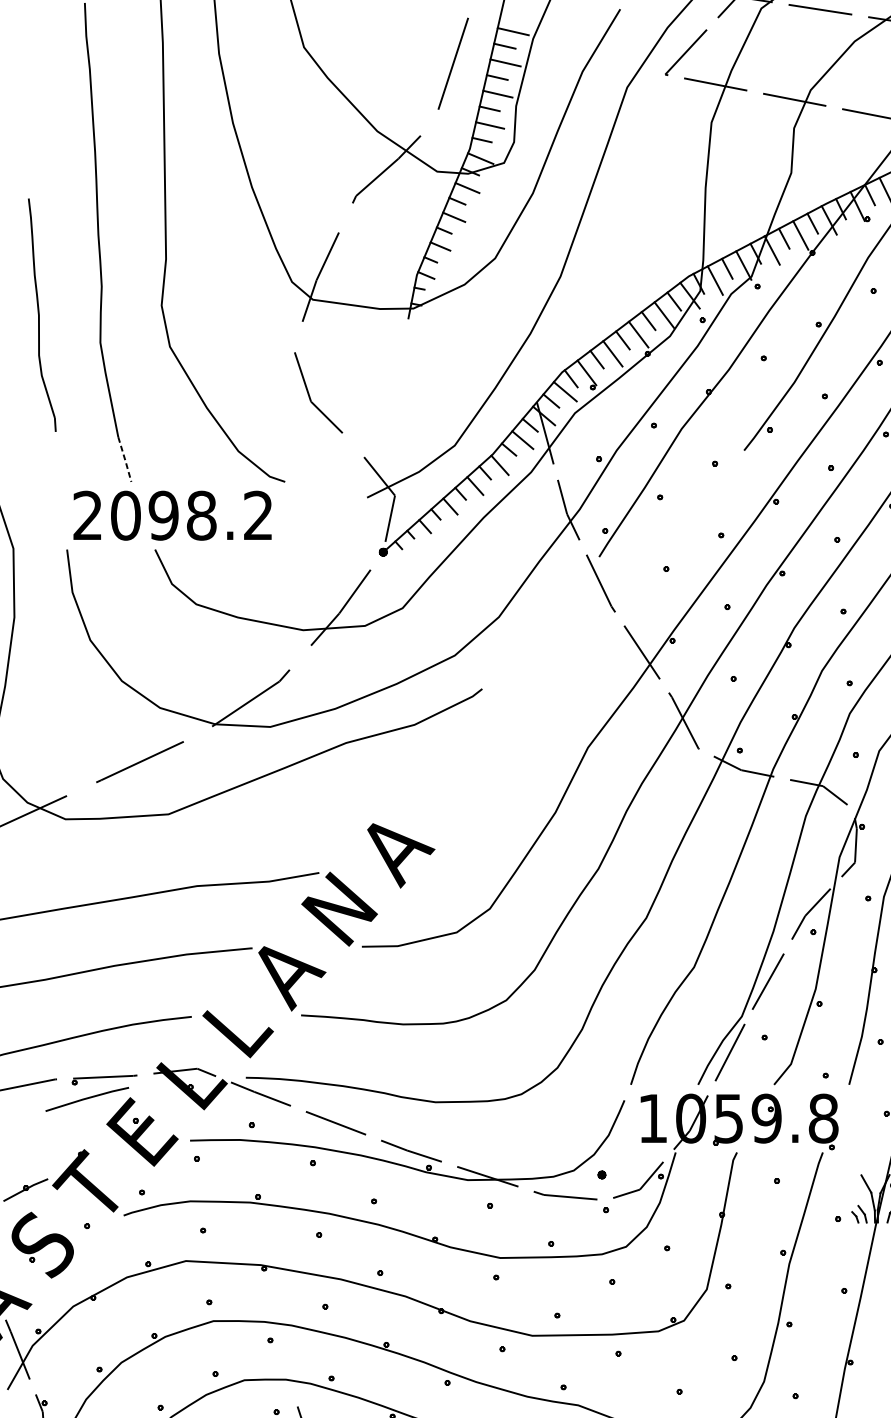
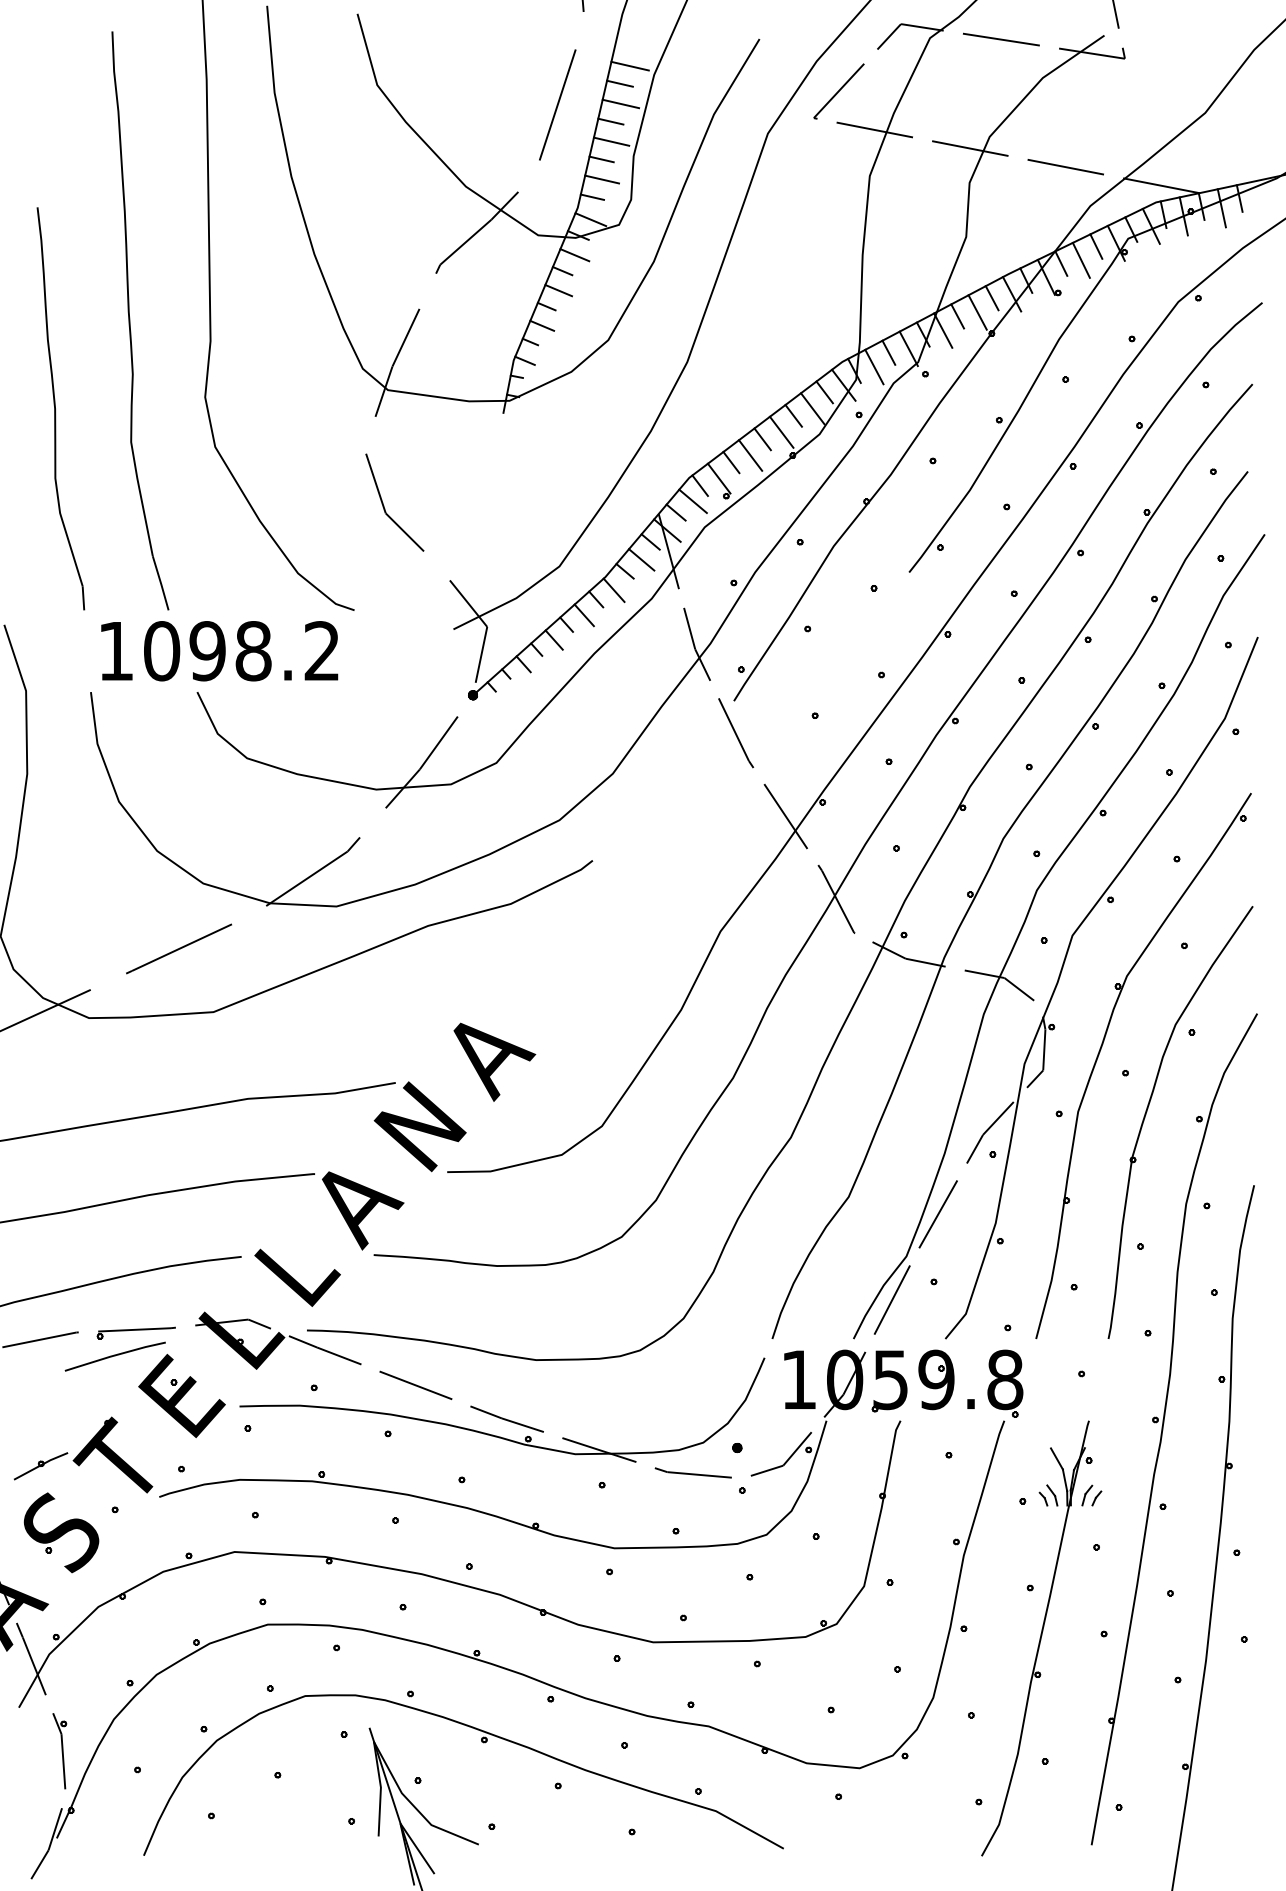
part: (41, 314) -> (60, 408), size x1.43
line: (125, 460) -> (161, 584), dashed -> solid
text: (87, 515) -> (115, 650), 2098.2 -> 1098.2

